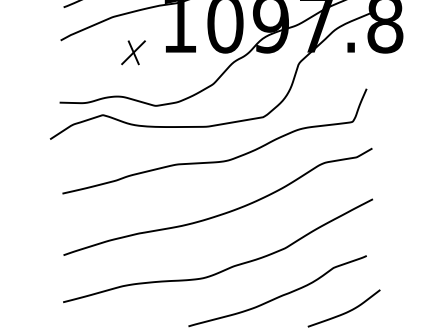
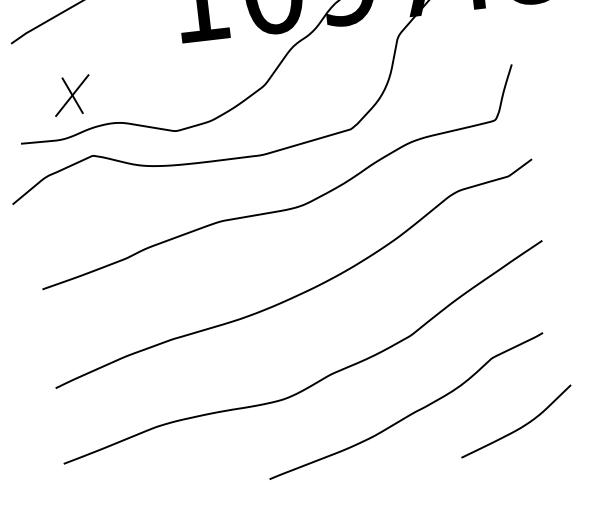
part: (133, 52) -> (72, 95), moved

